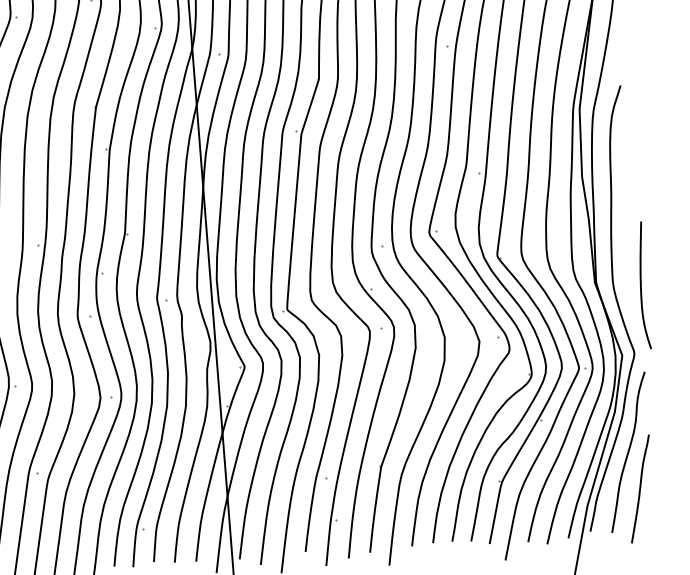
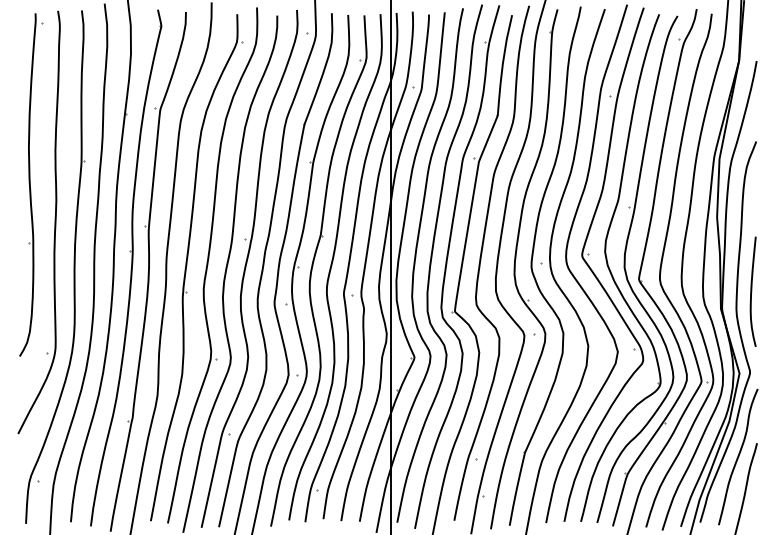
curve: (642, 285) -> (752, 291), moved

